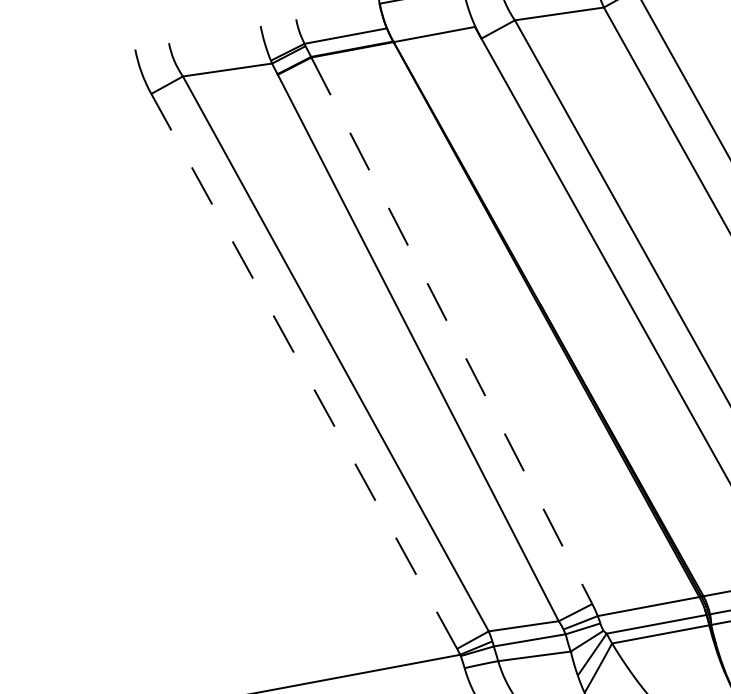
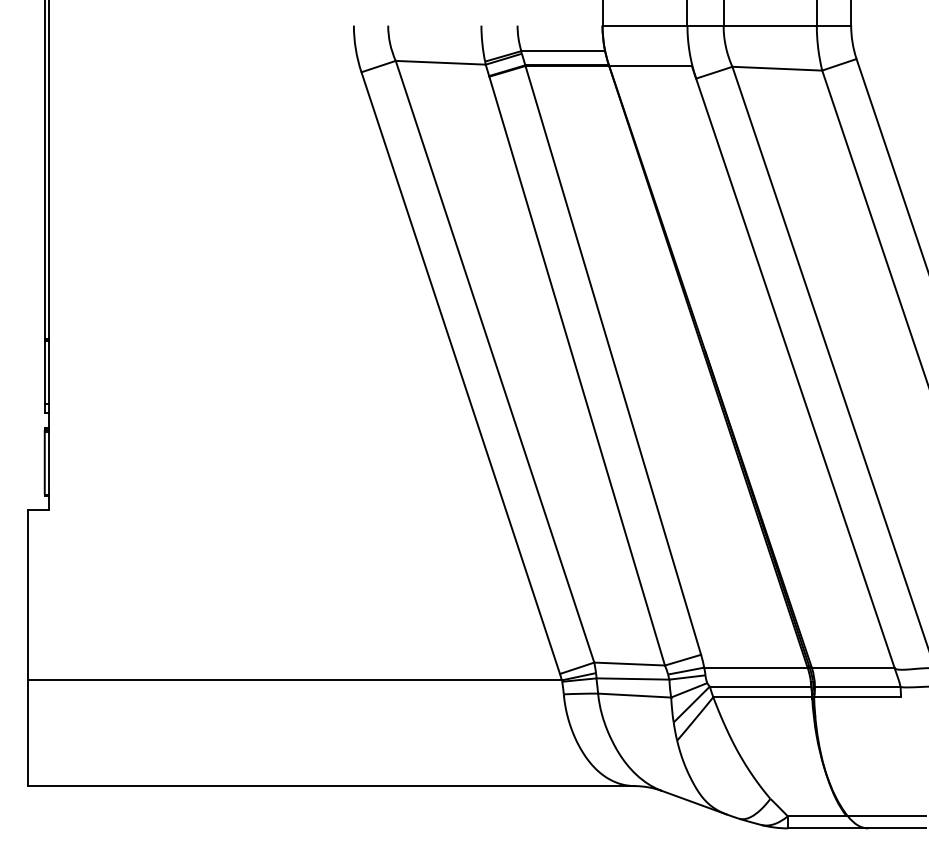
line: (452, 330) -> (613, 360), dashed -> solid
line: (304, 371) -> (460, 373), dashed -> solid

